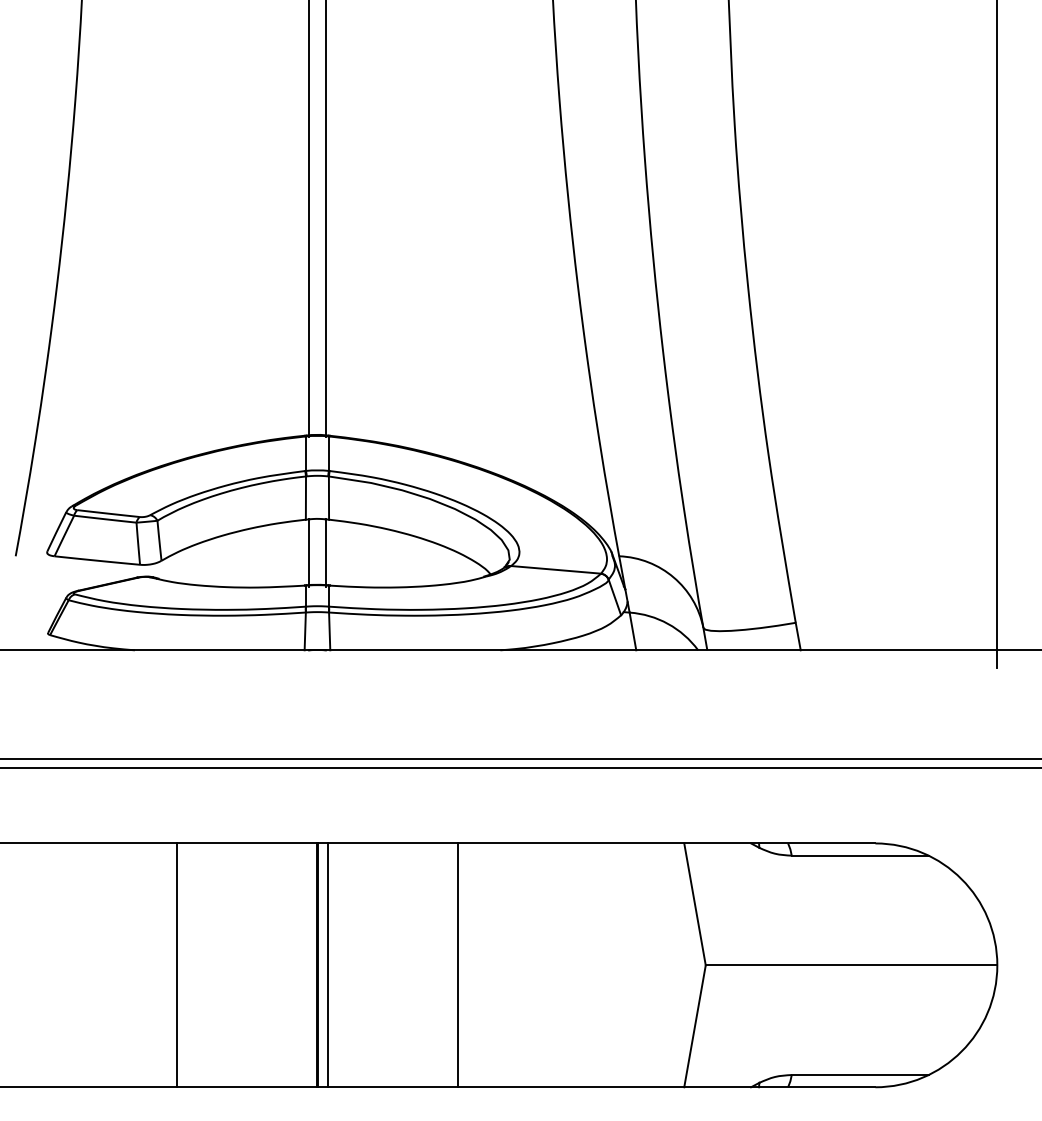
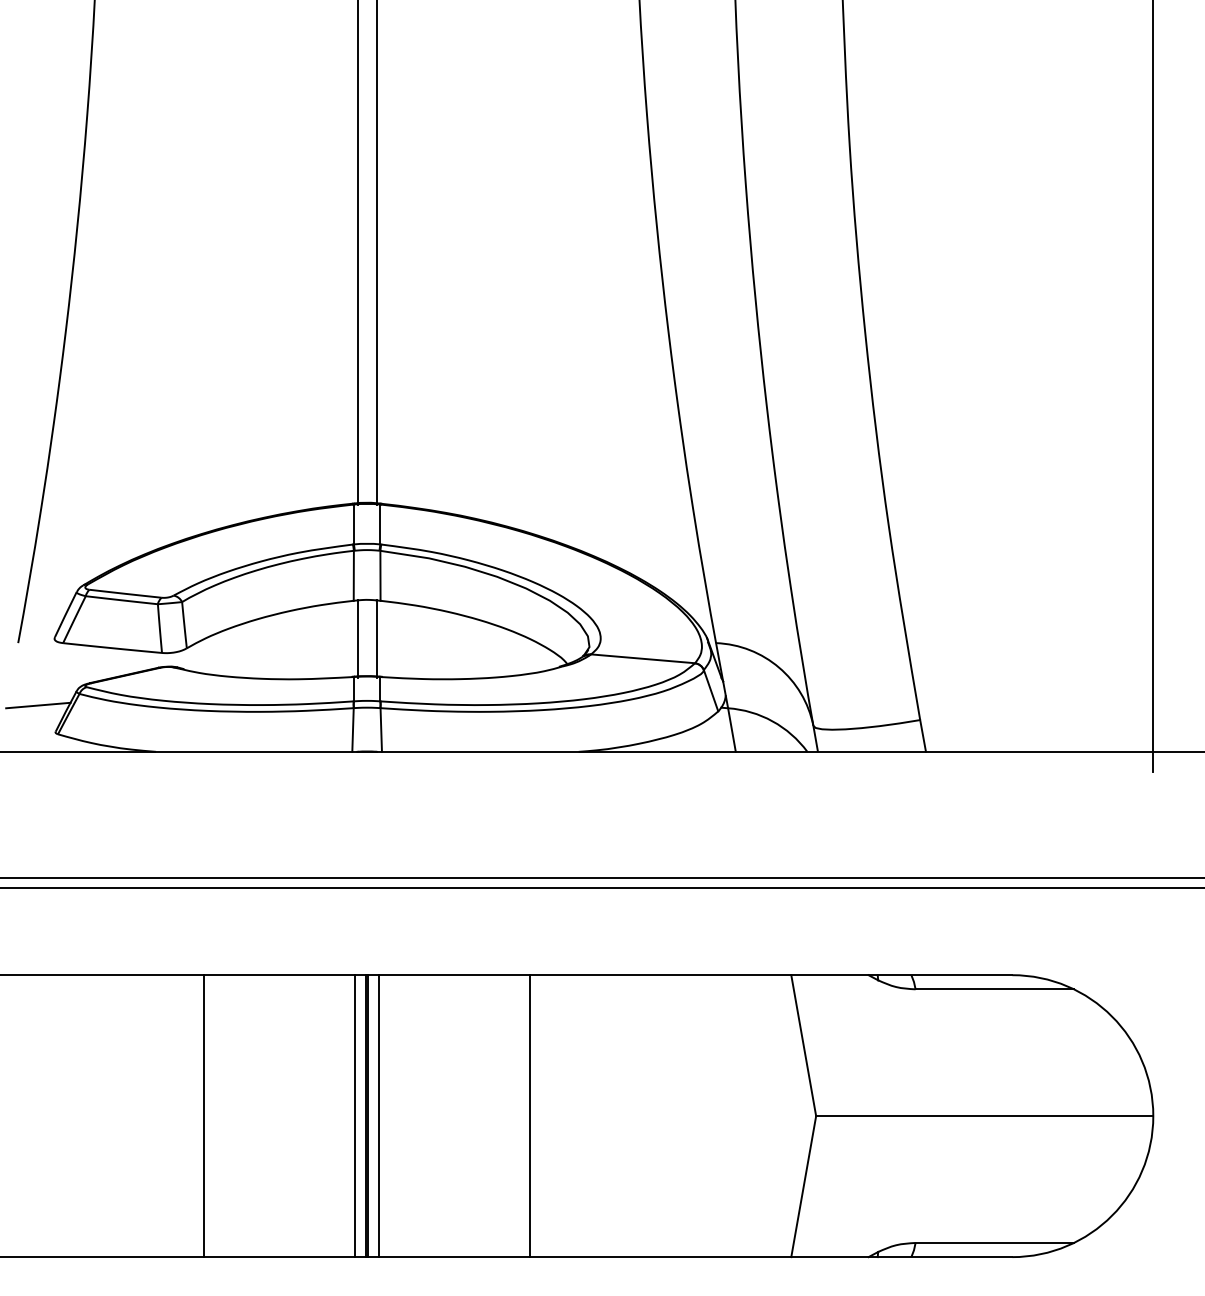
line: (33, 610) -> (38, 705), added
line: (306, 965) -> (354, 1116), added

